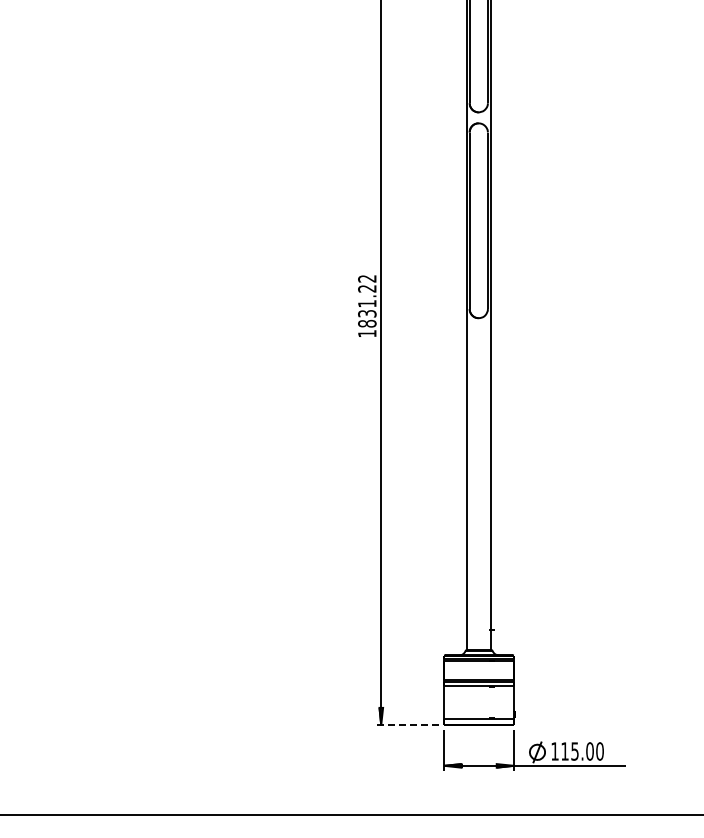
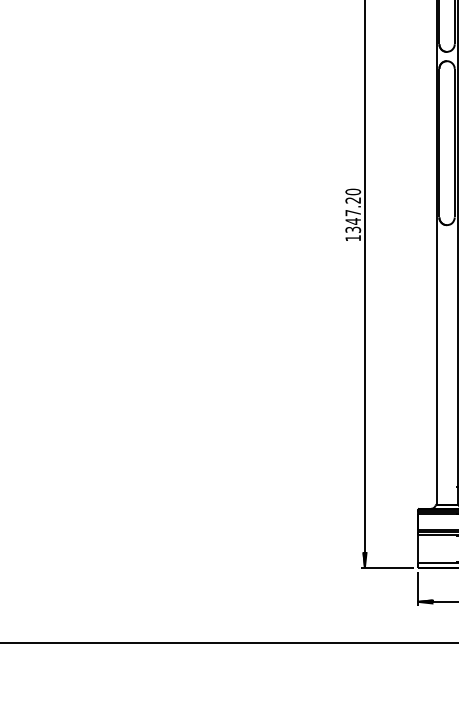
text: (367, 300) -> (353, 210), 1831.22 -> 1347.20
line: (407, 725) -> (387, 567), dashed -> solid

